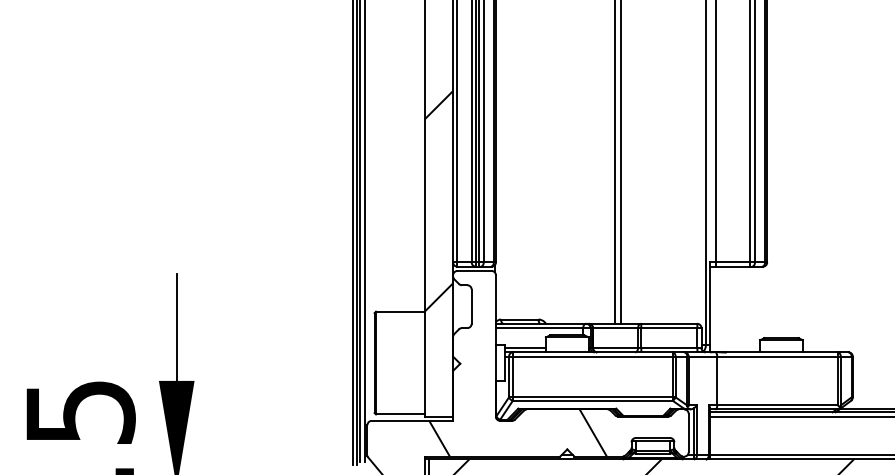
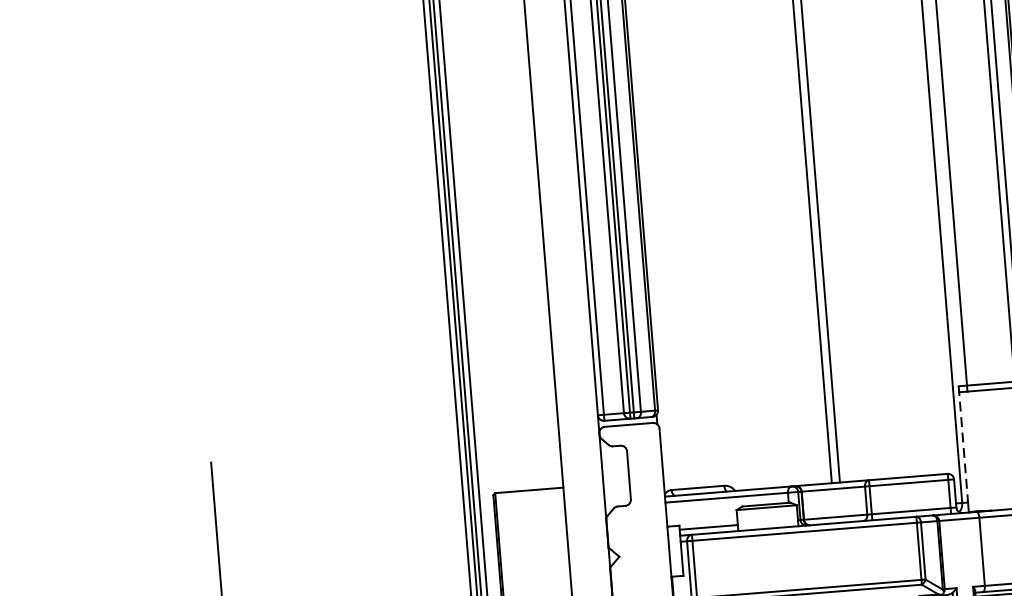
hatch: (438, 201) -> (570, 331), removed
line: (710, 304) -> (964, 445), solid -> dashed

